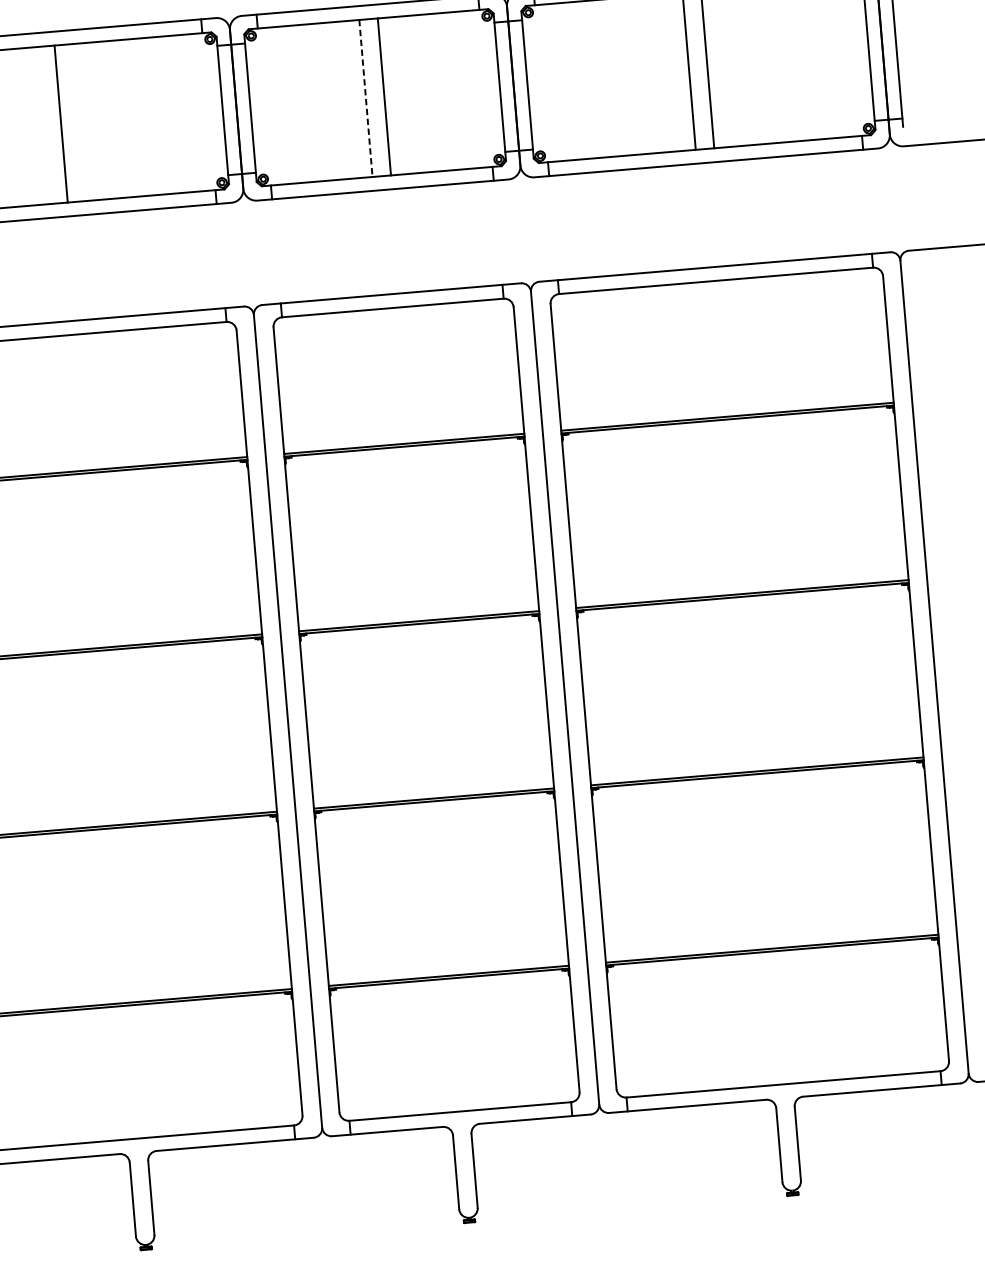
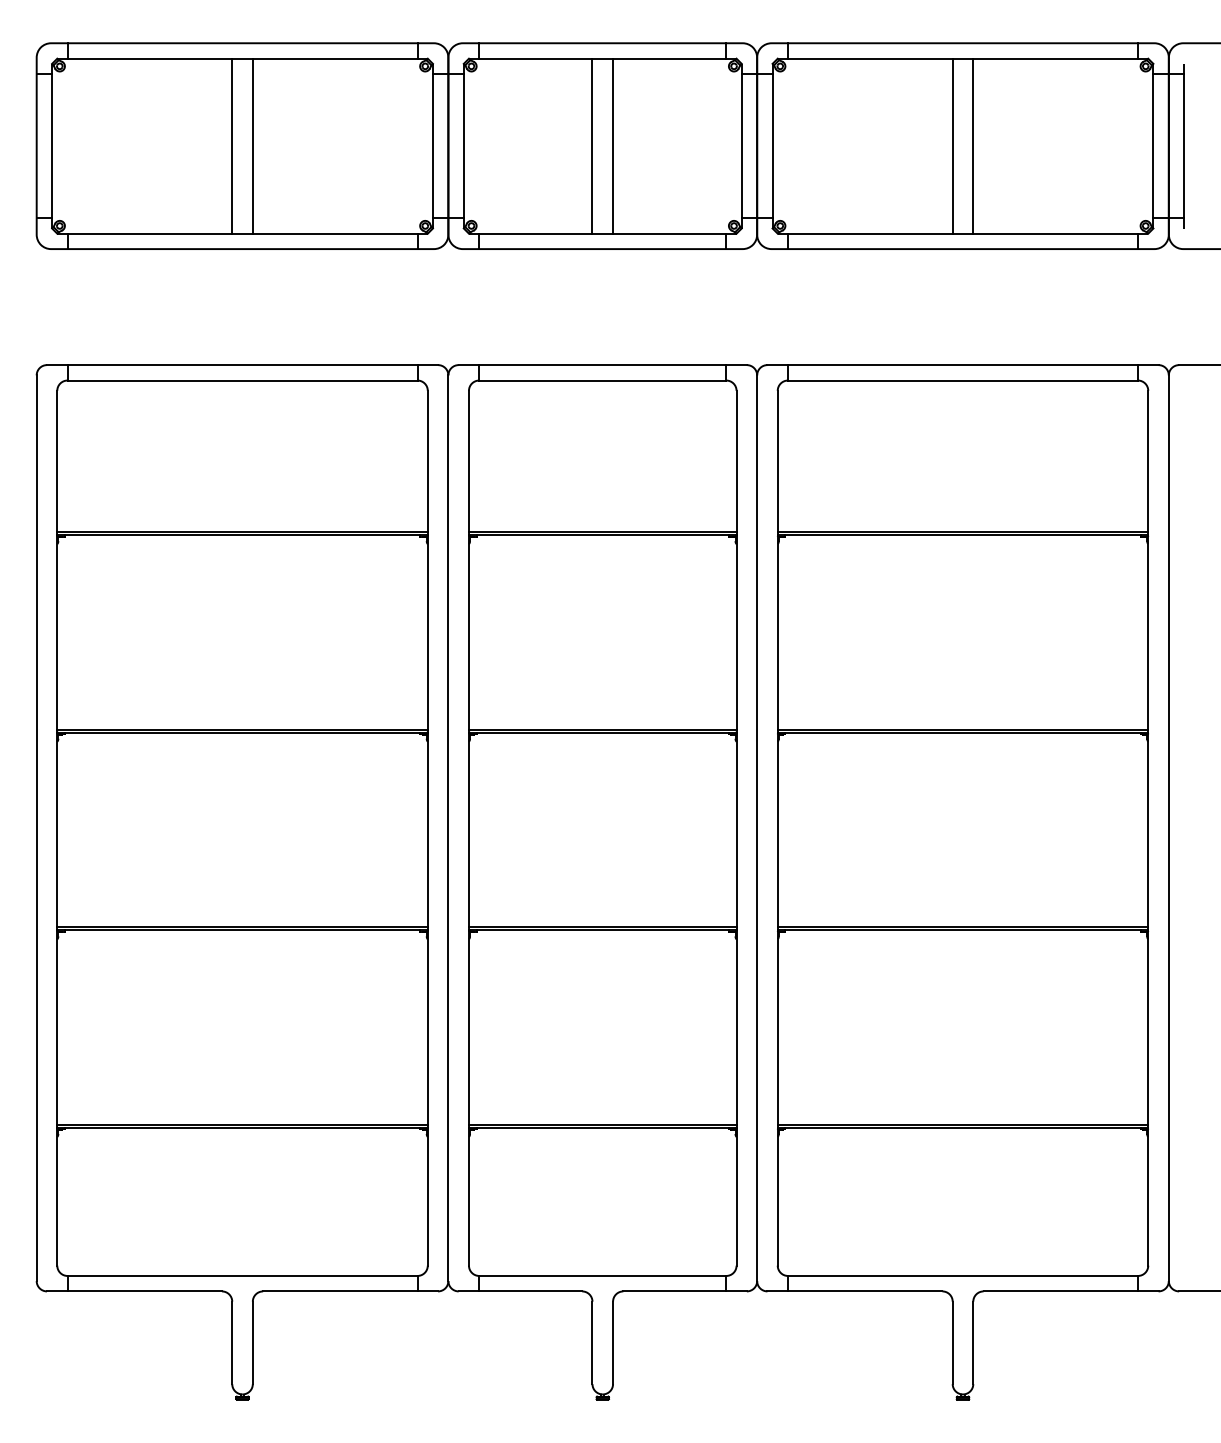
line: (365, 98) -> (592, 146), dashed -> solid
line: (42, 125) -> (232, 145), added

